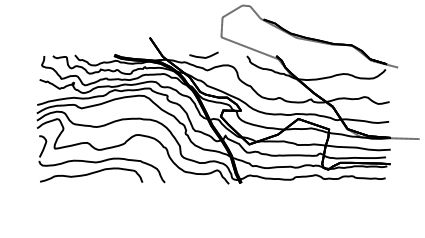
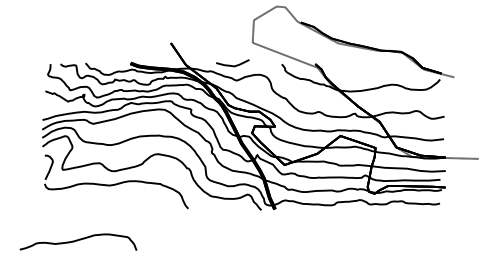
part: (91, 174) -> (78, 241), moved

